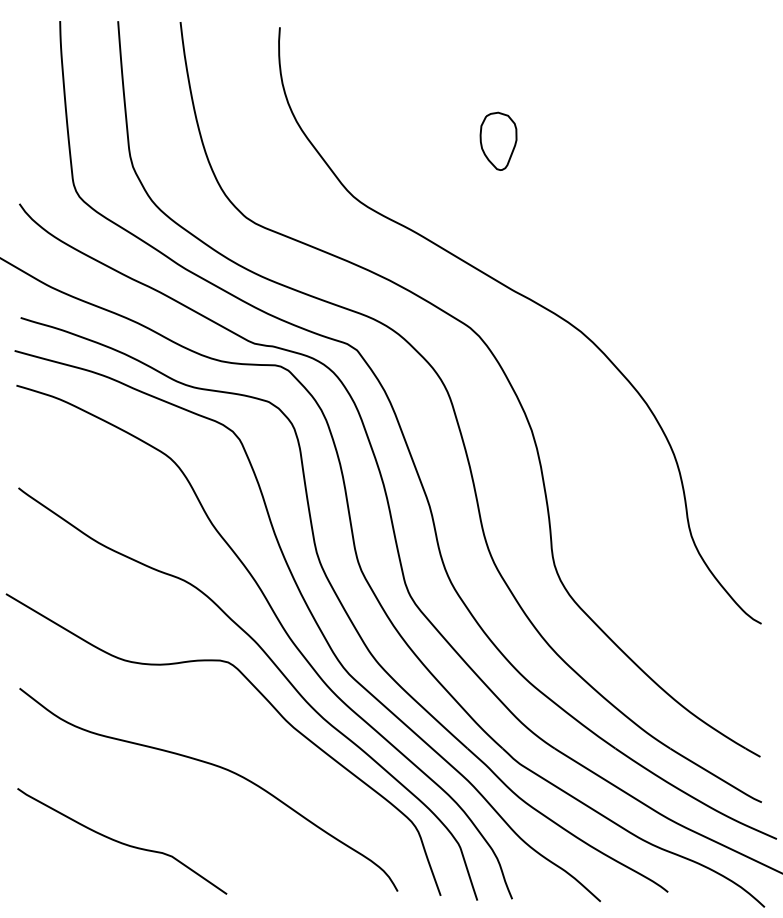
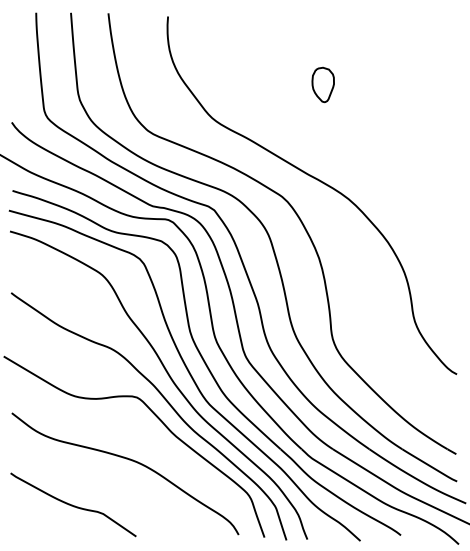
part: (497, 140) -> (322, 84), moved

